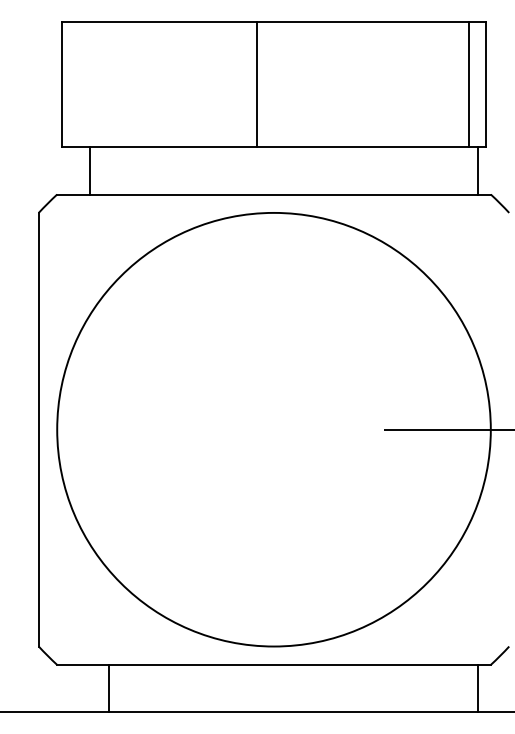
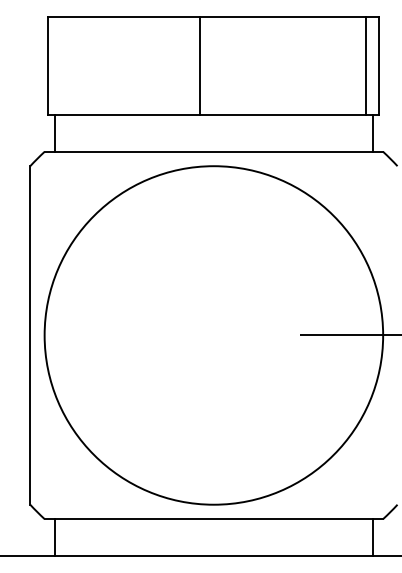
line: (90, 170) -> (55, 133), moved
line: (109, 687) -> (55, 536), moved

